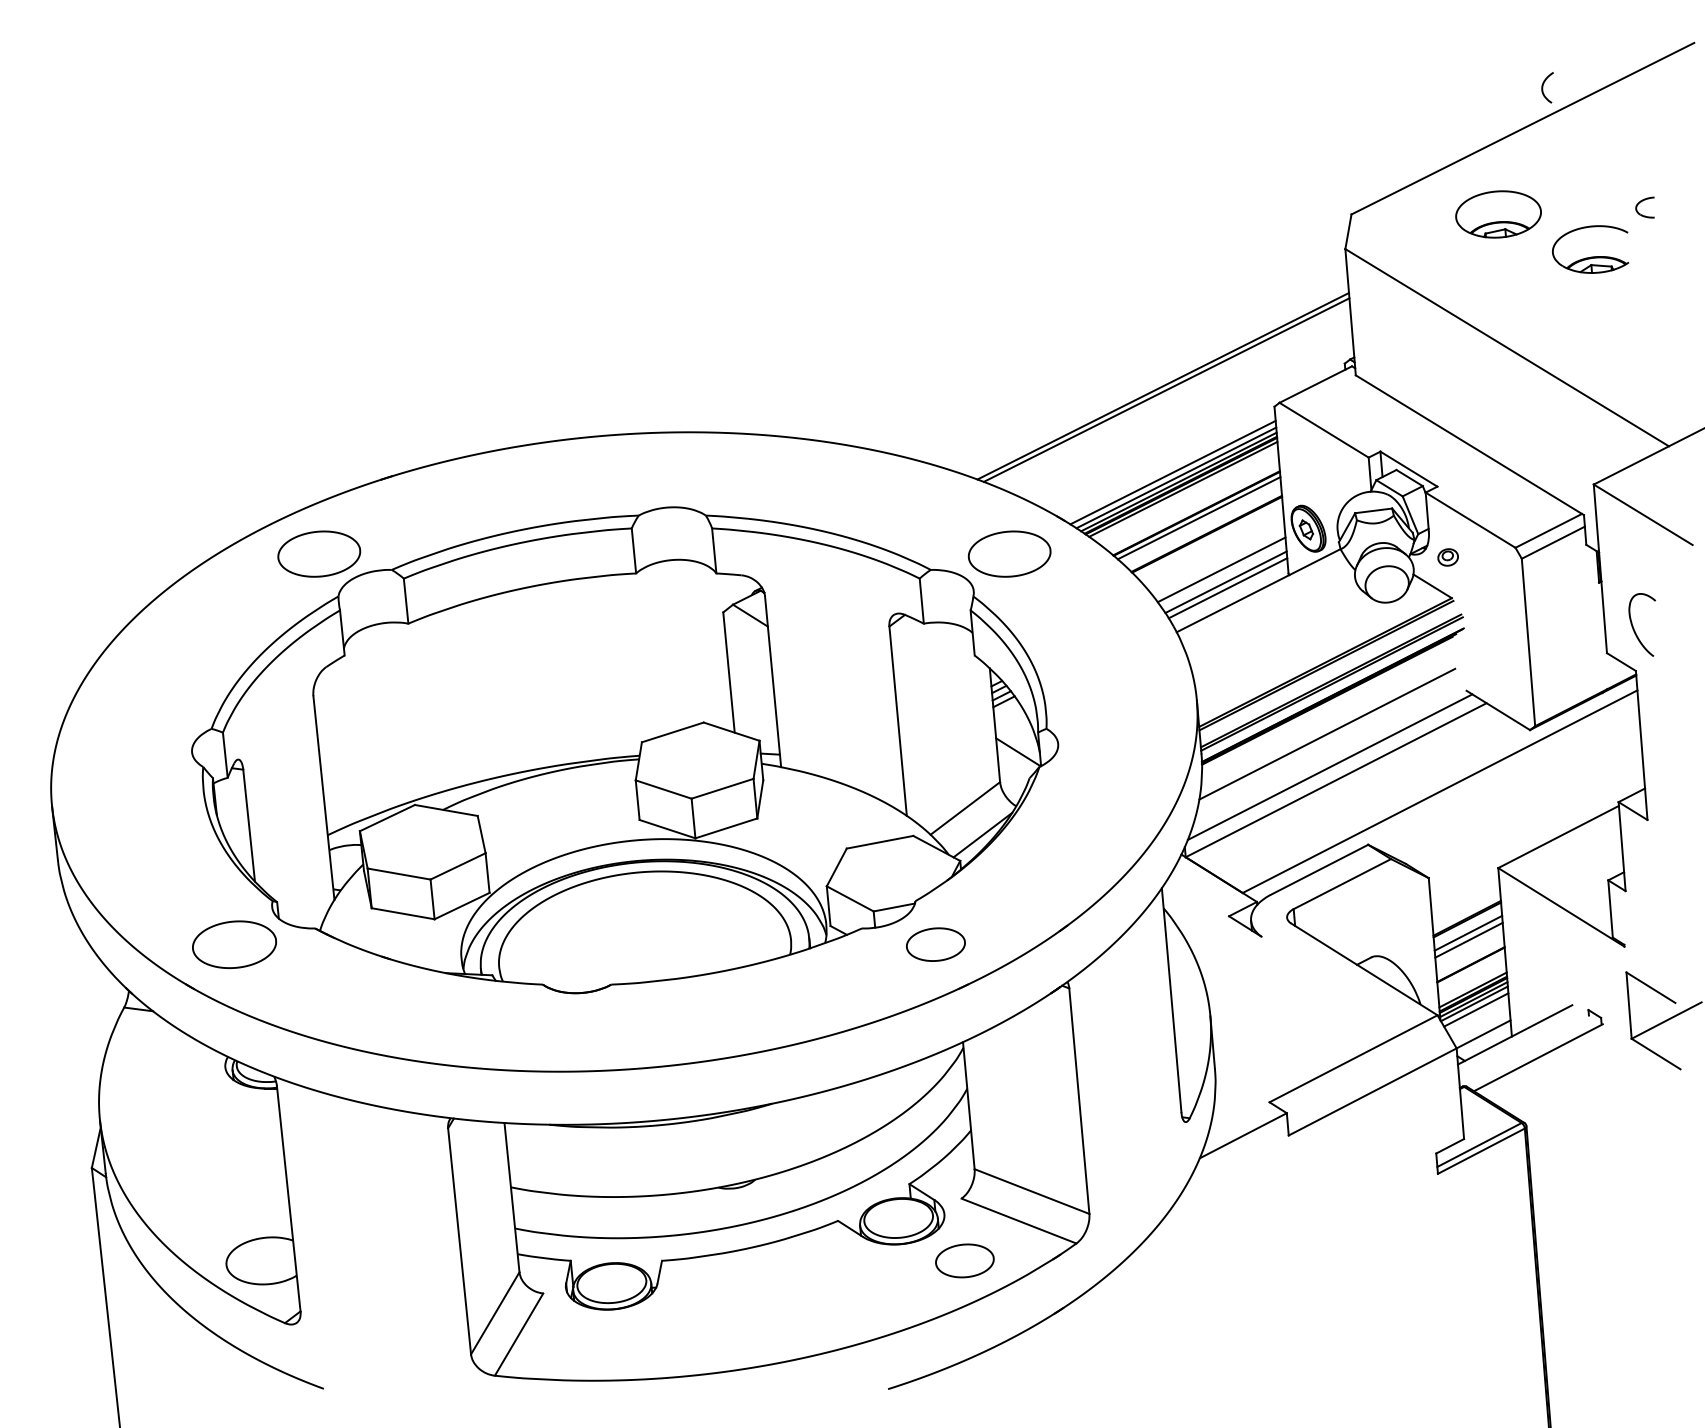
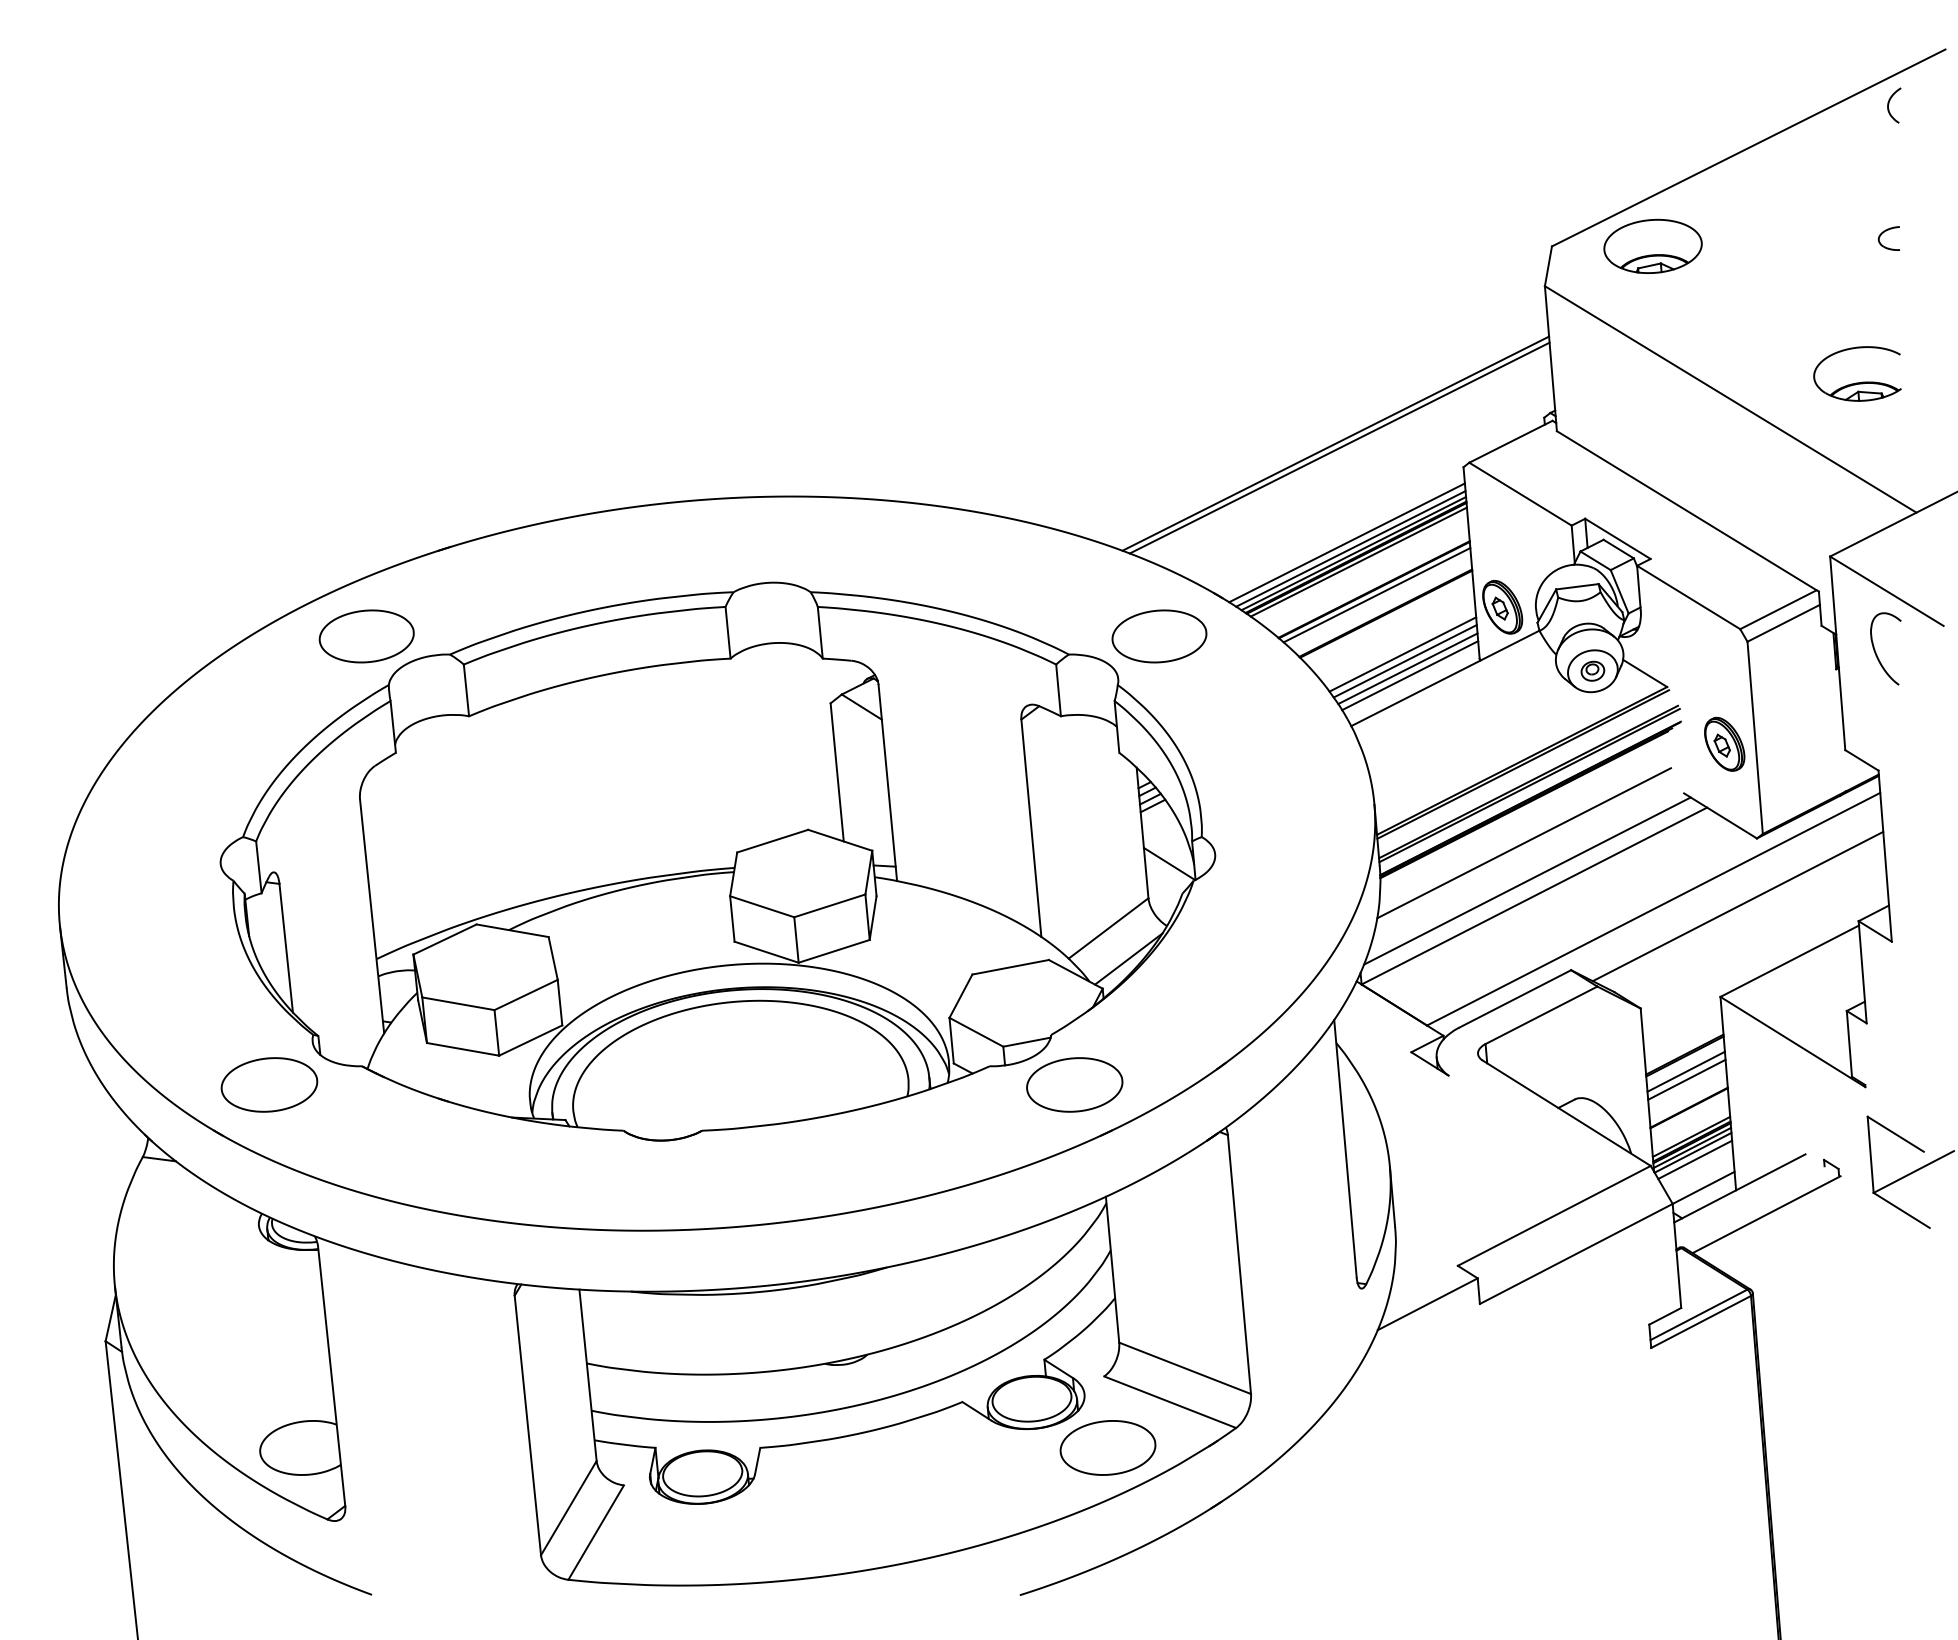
curve: (1543, 87) -> (1889, 105), moved
part: (1498, 214) -> (1652, 246), moved
part: (1590, 256) -> (1857, 381), moved
part: (1447, 557) -> (1592, 671), moved
line: (1223, 575) -> (1404, 660), added
part: (1633, 625) -> (1875, 649), moved
part: (1501, 648) -> (1724, 744), added
line: (1513, 789) -> (1737, 906), added
part: (935, 944) -> (1074, 1084), size x1.43
part: (964, 1260) -> (1107, 1447), size x1.43

